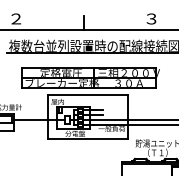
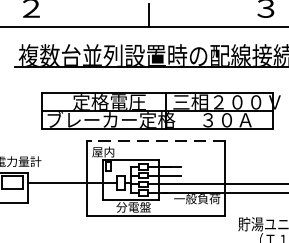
line: (88, 95) -> (156, 140), solid -> dashed

